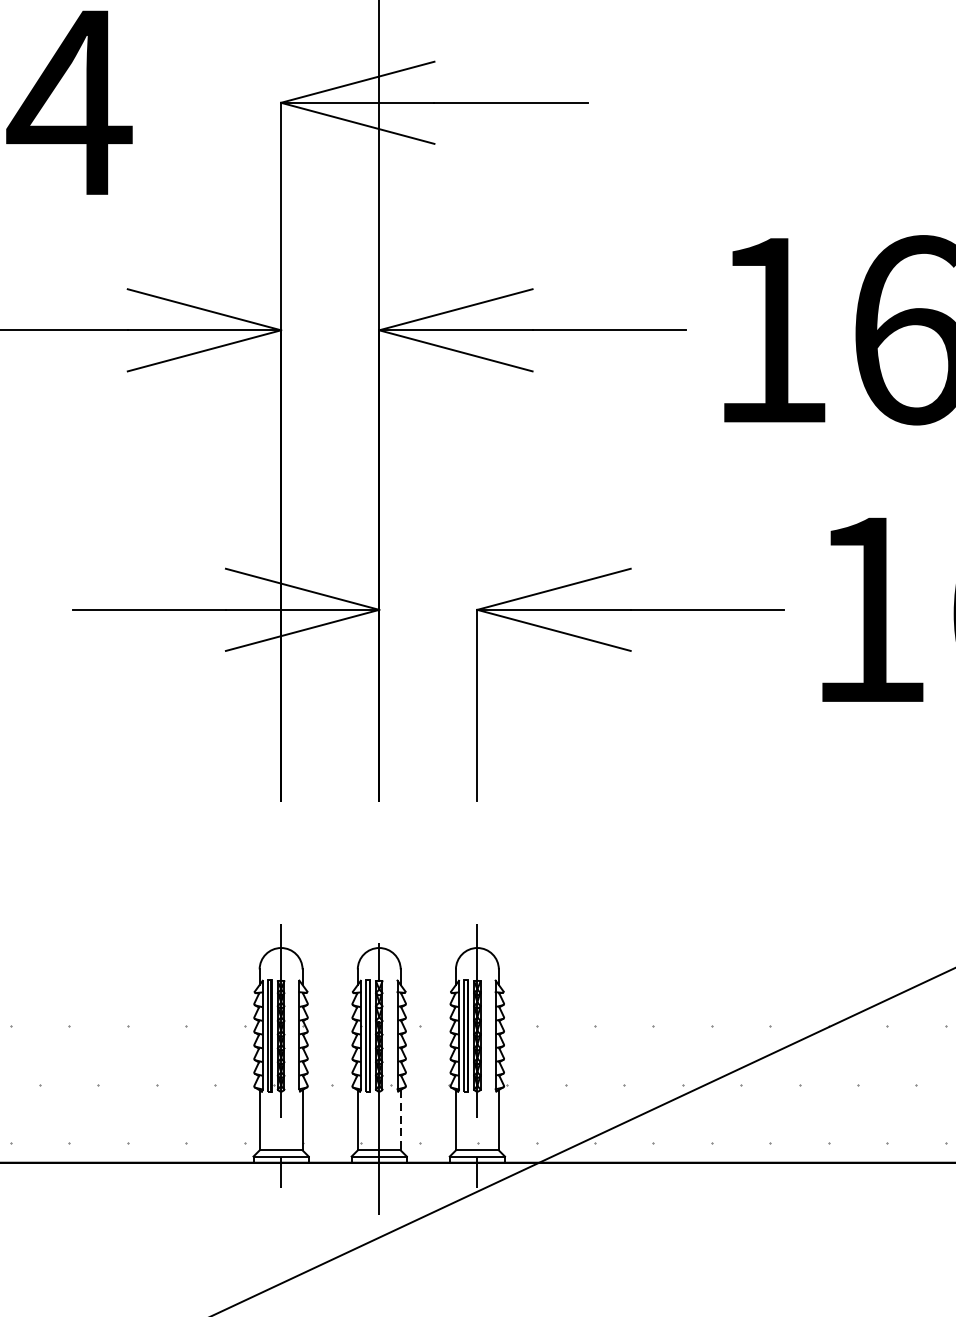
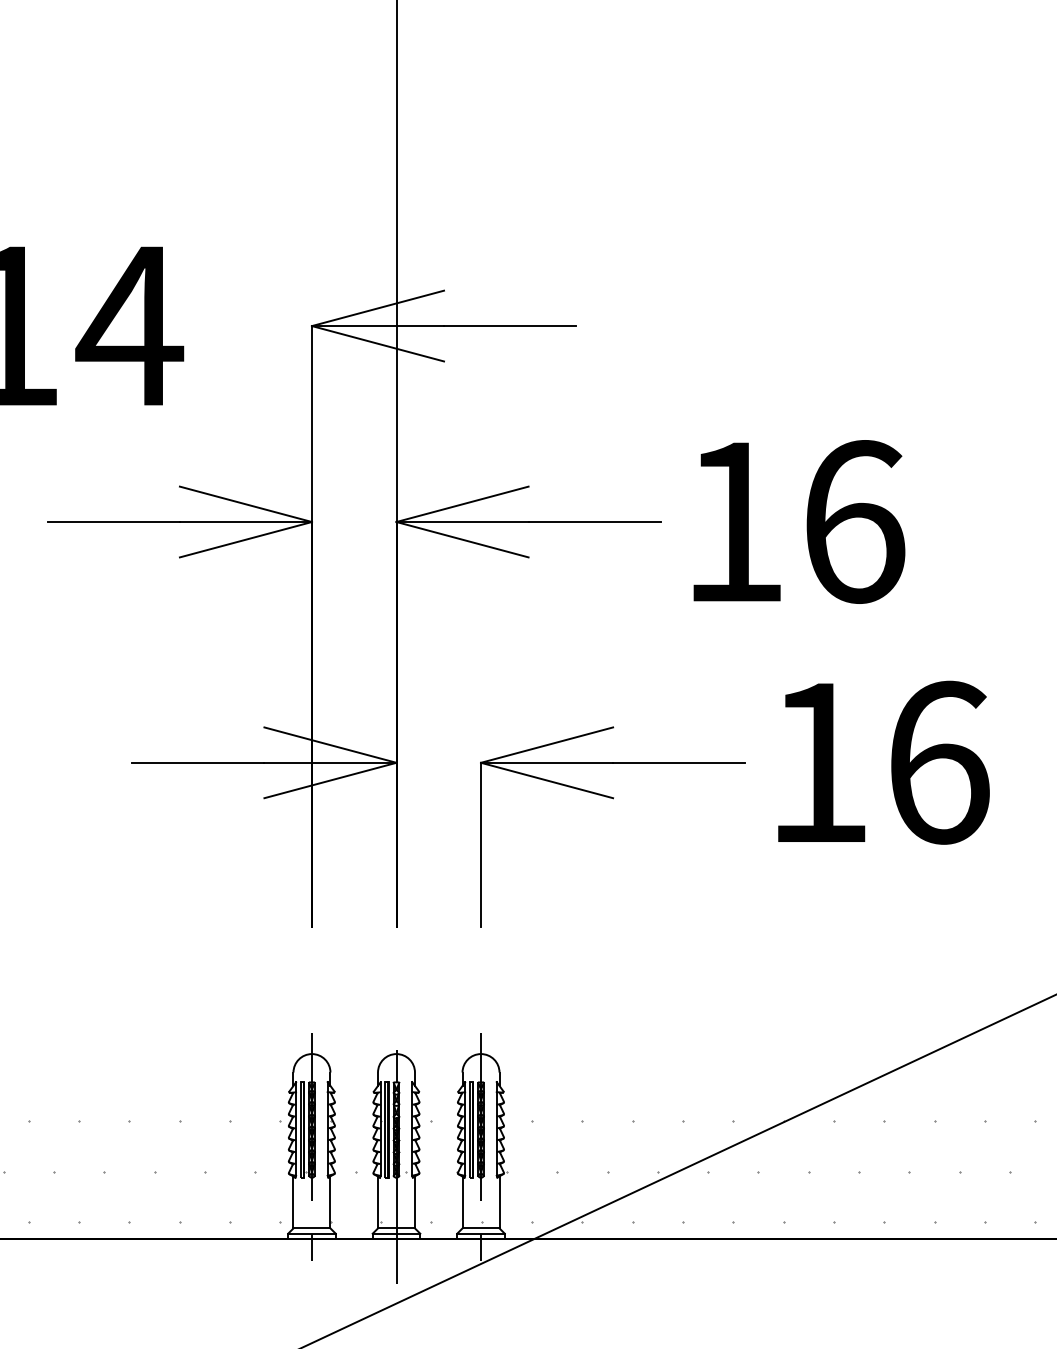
line: (400, 1120) -> (414, 1202), dashed -> solid

